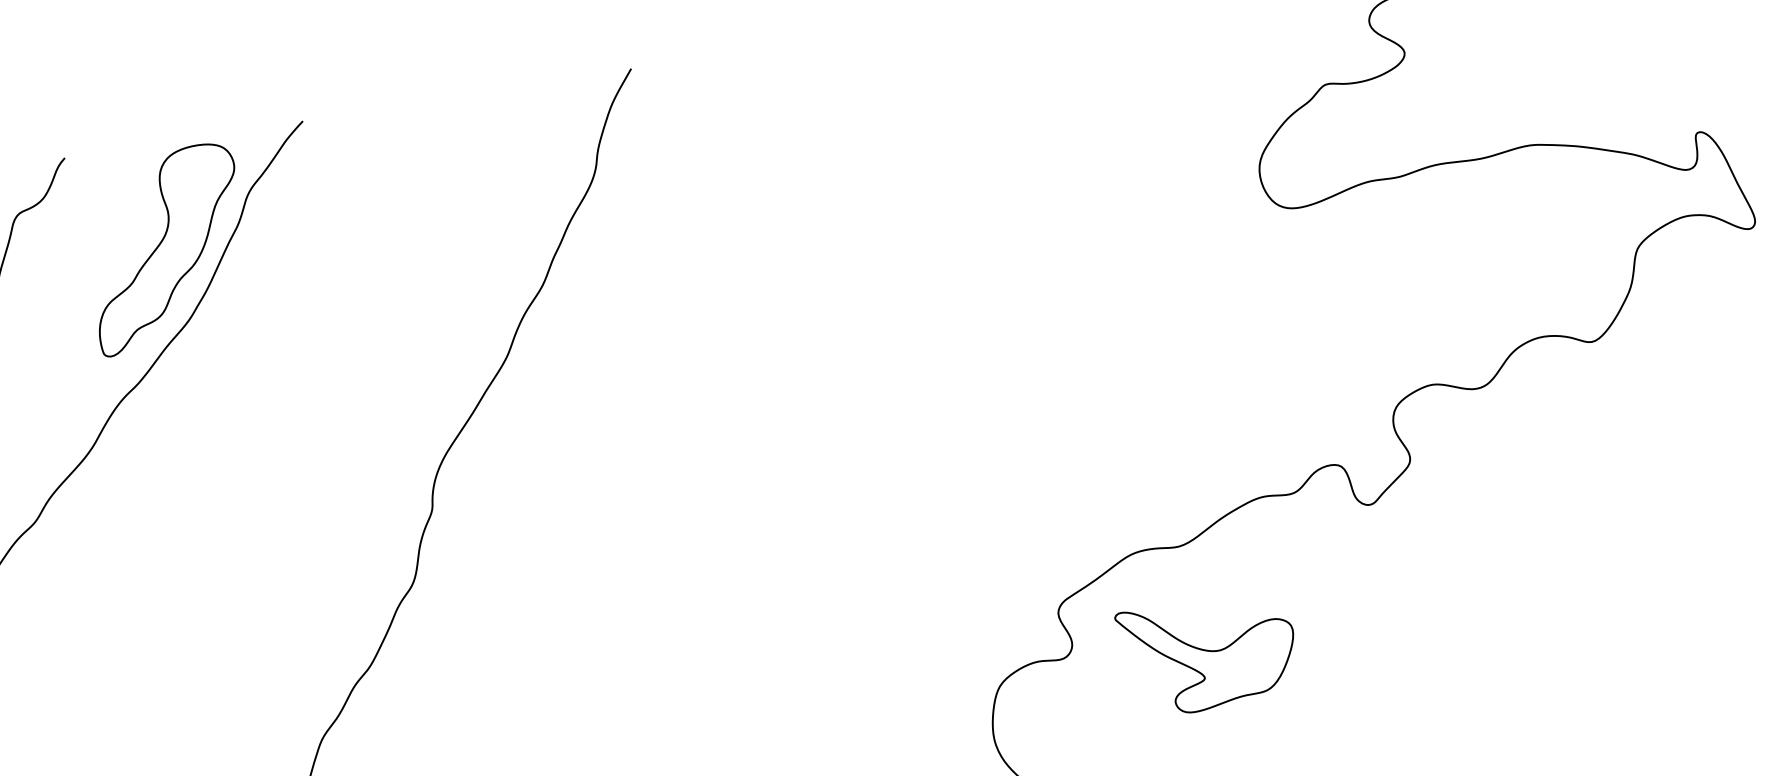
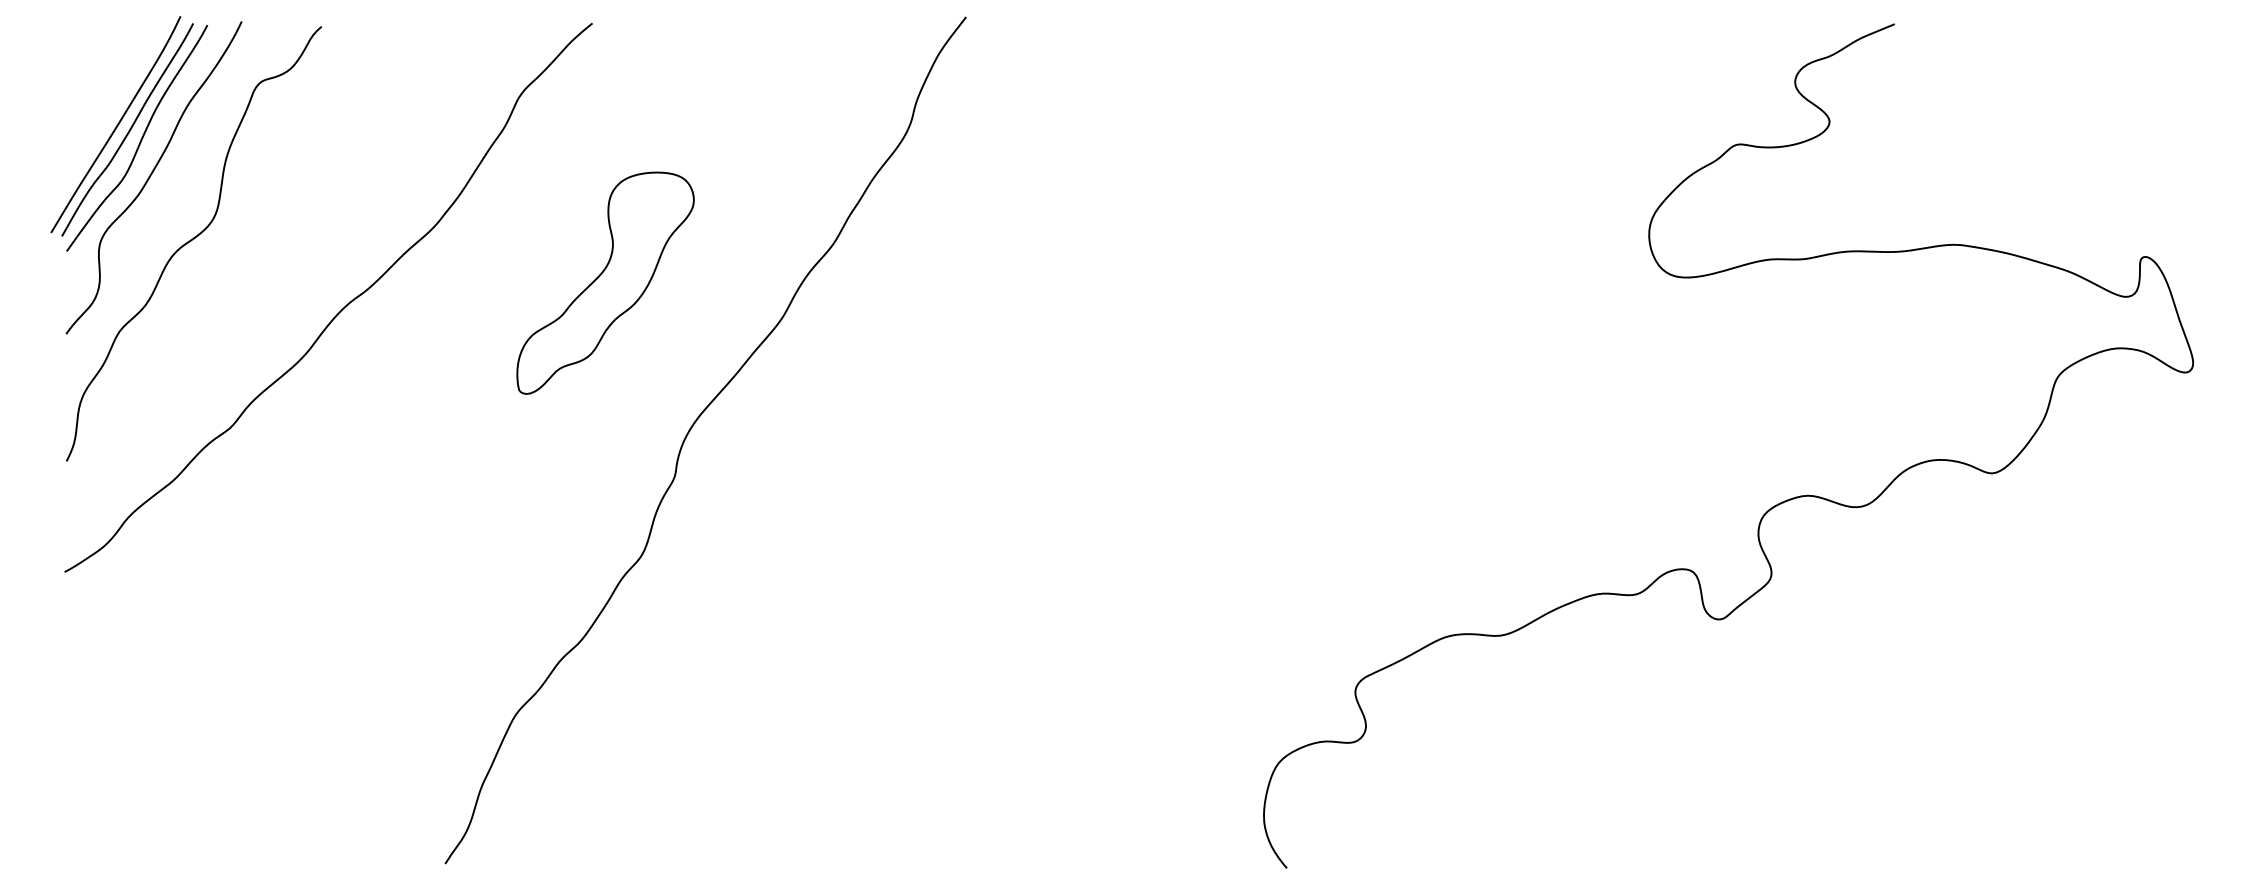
part: (166, 248) -> (605, 282), moved
part: (1208, 655) -> (1515, 761), removed

